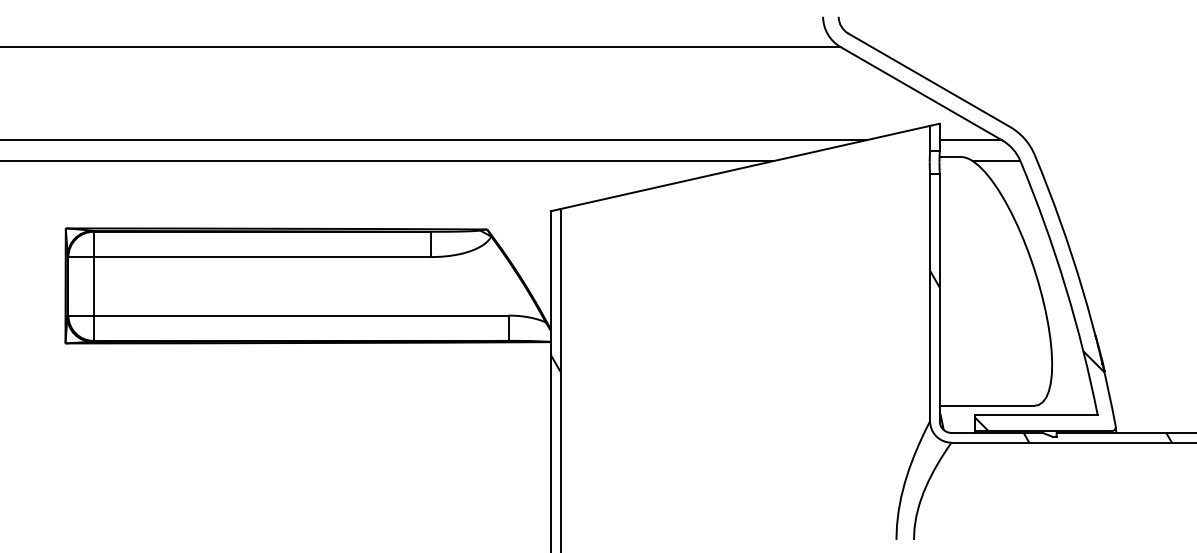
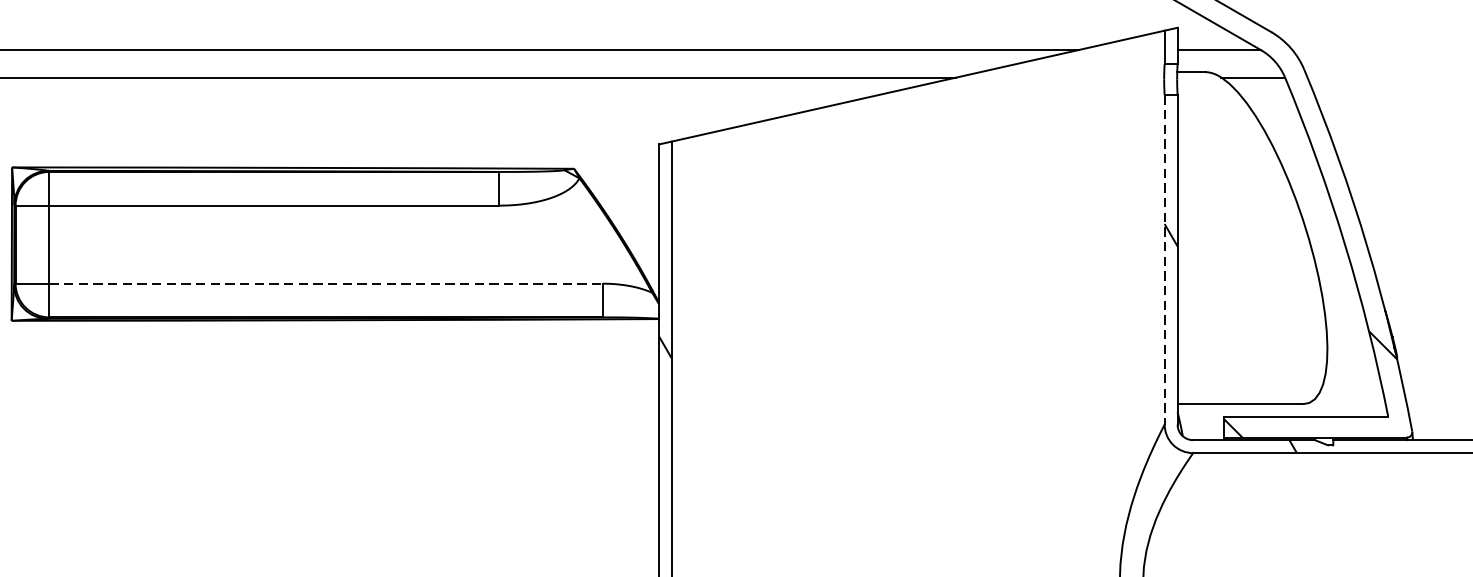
line: (930, 297) -> (1165, 259), solid -> dashed
line: (301, 315) -> (326, 283), solid -> dashed

